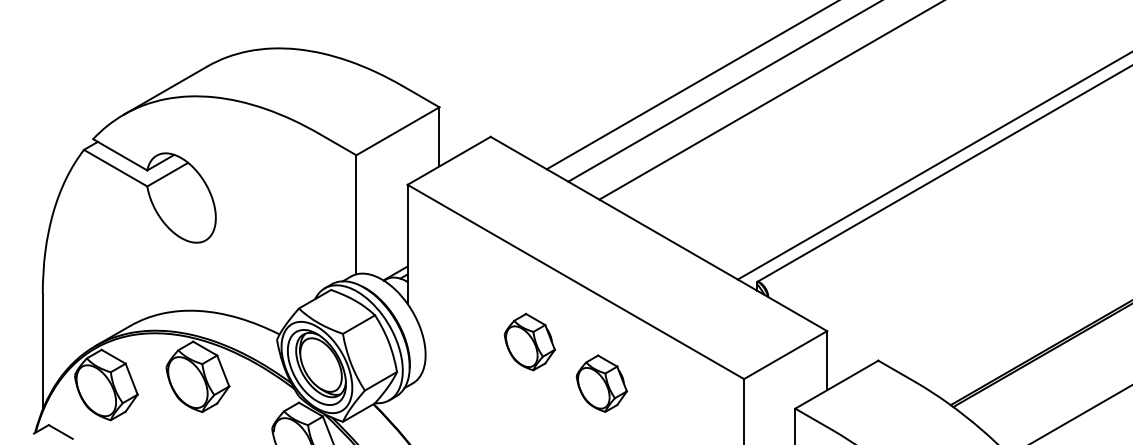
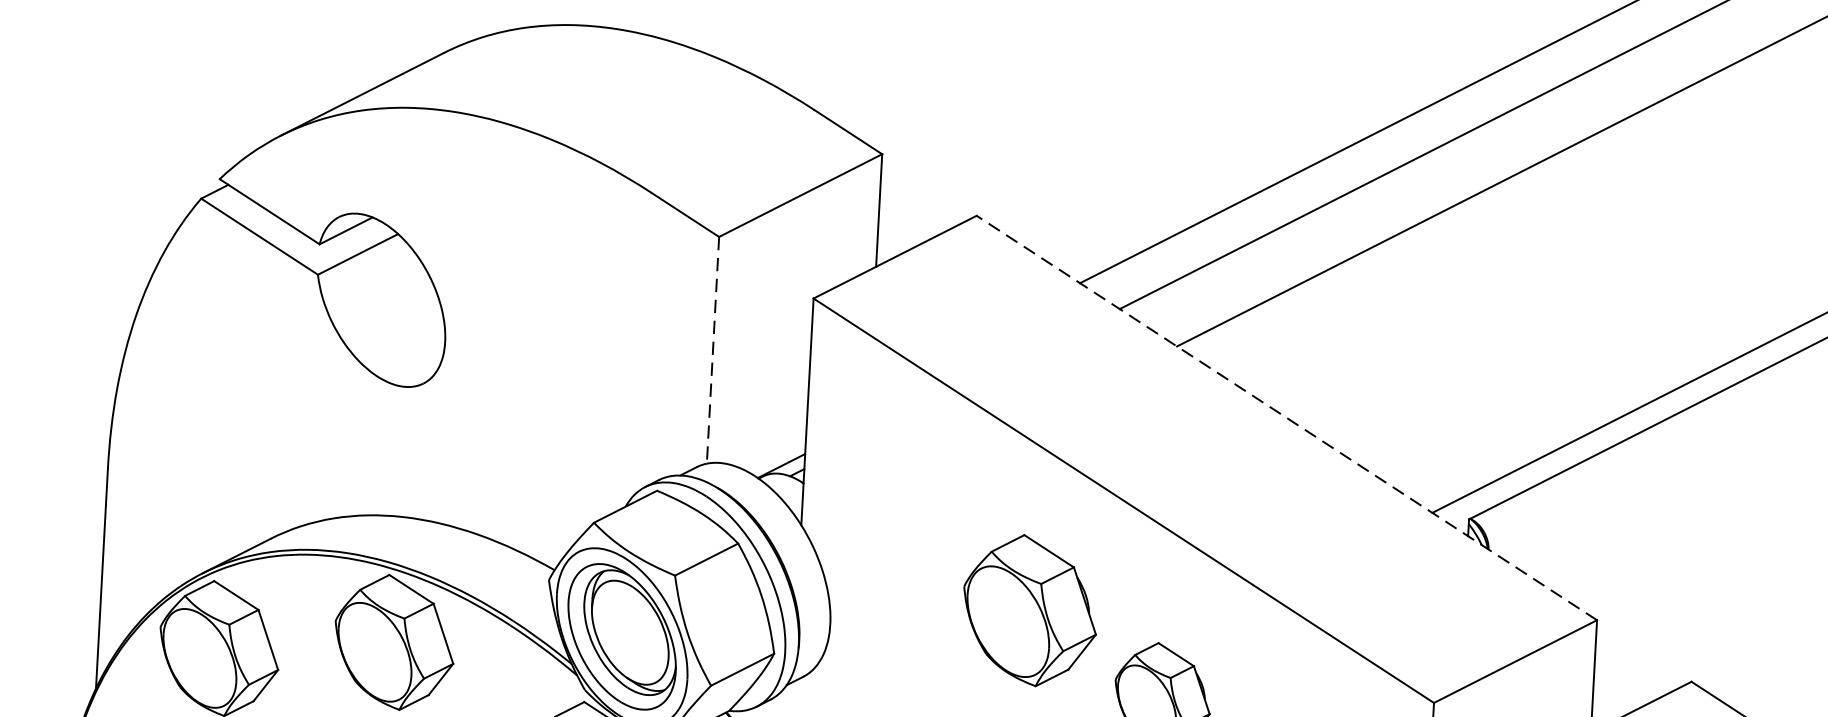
line: (356, 214) -> (713, 349), solid -> dashed
line: (658, 233) -> (1286, 417), solid -> dashed
part: (529, 341) -> (1029, 609), size x1.4

